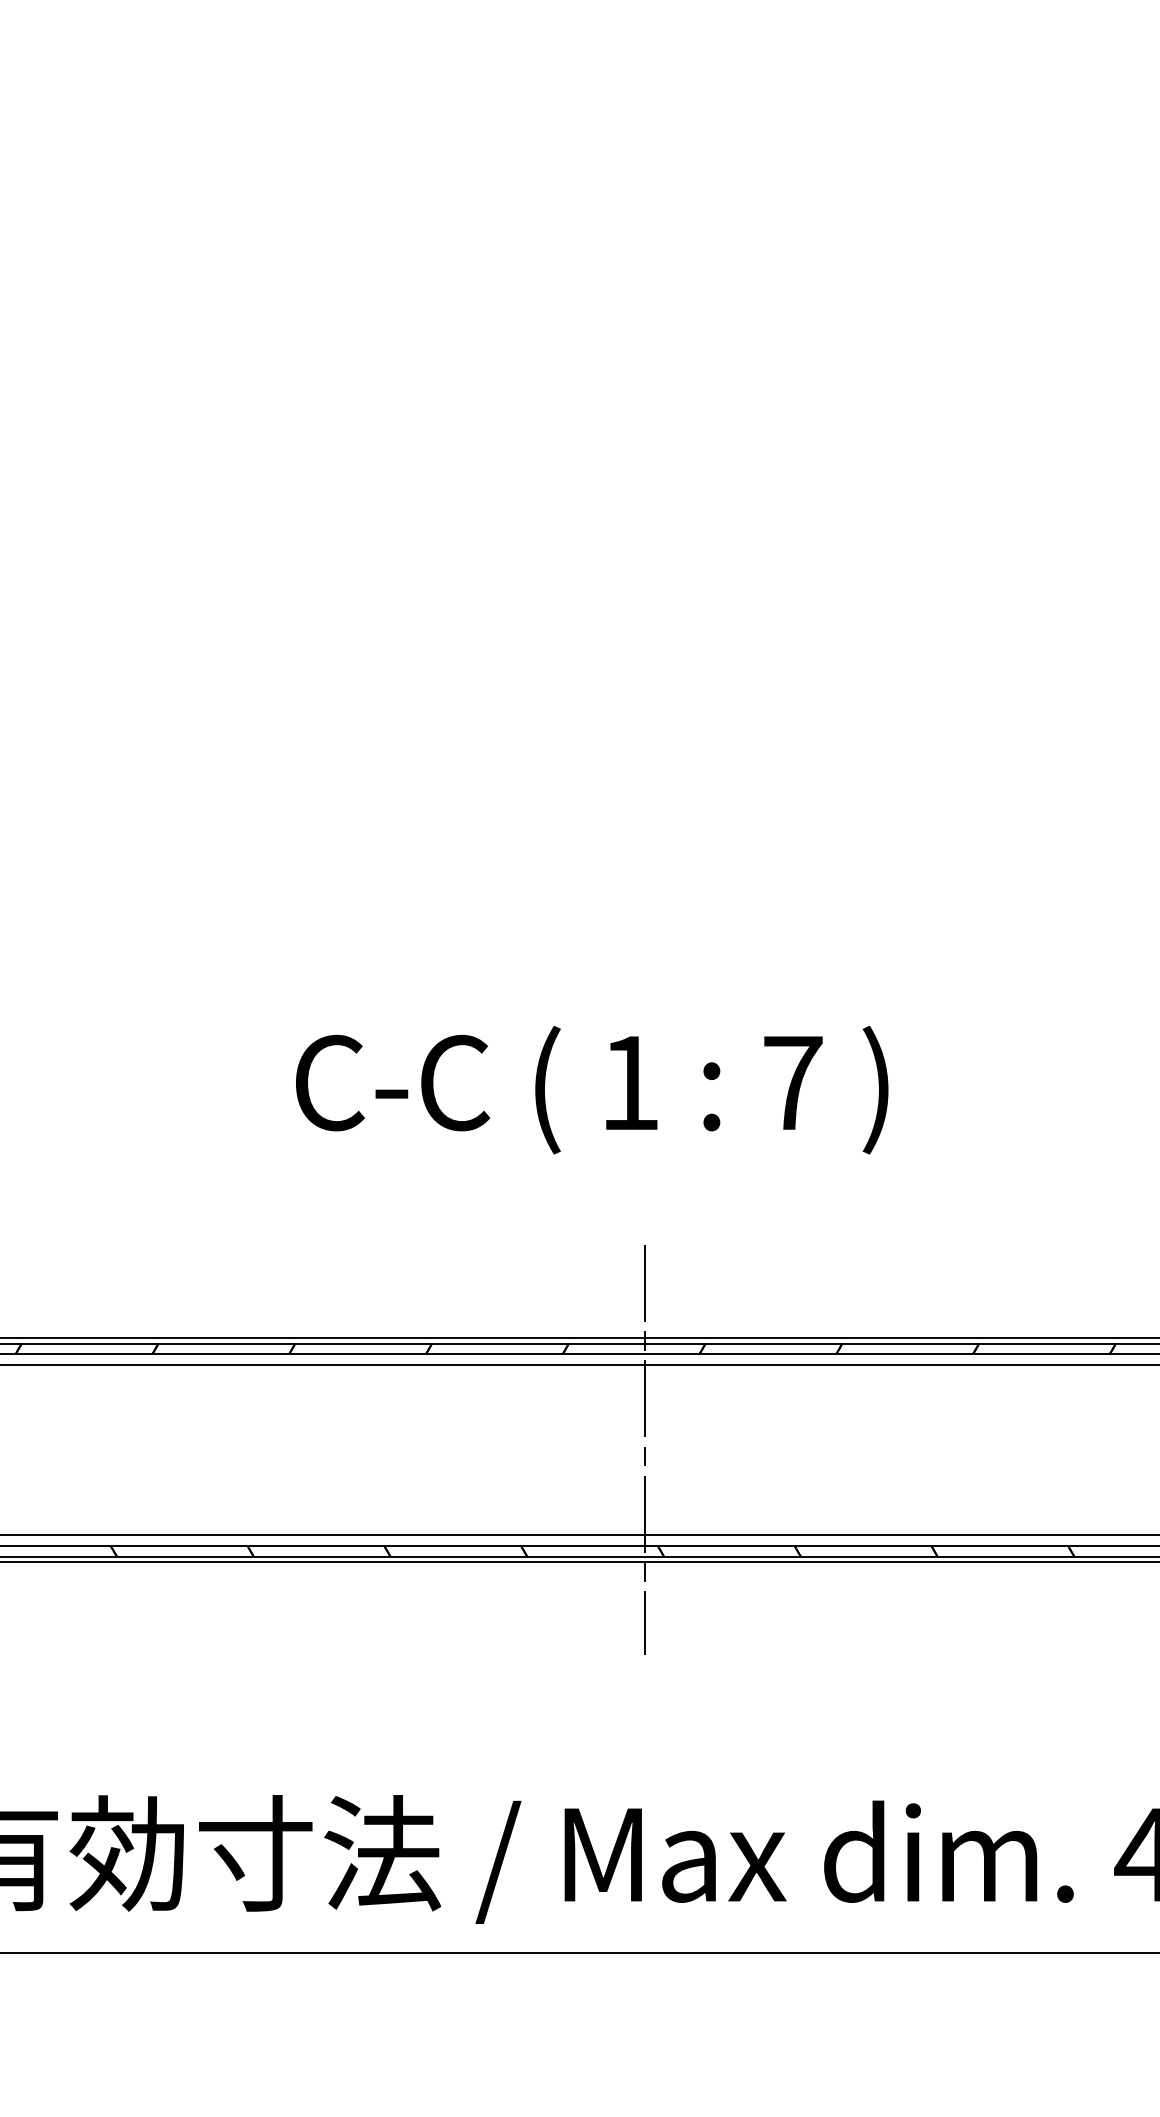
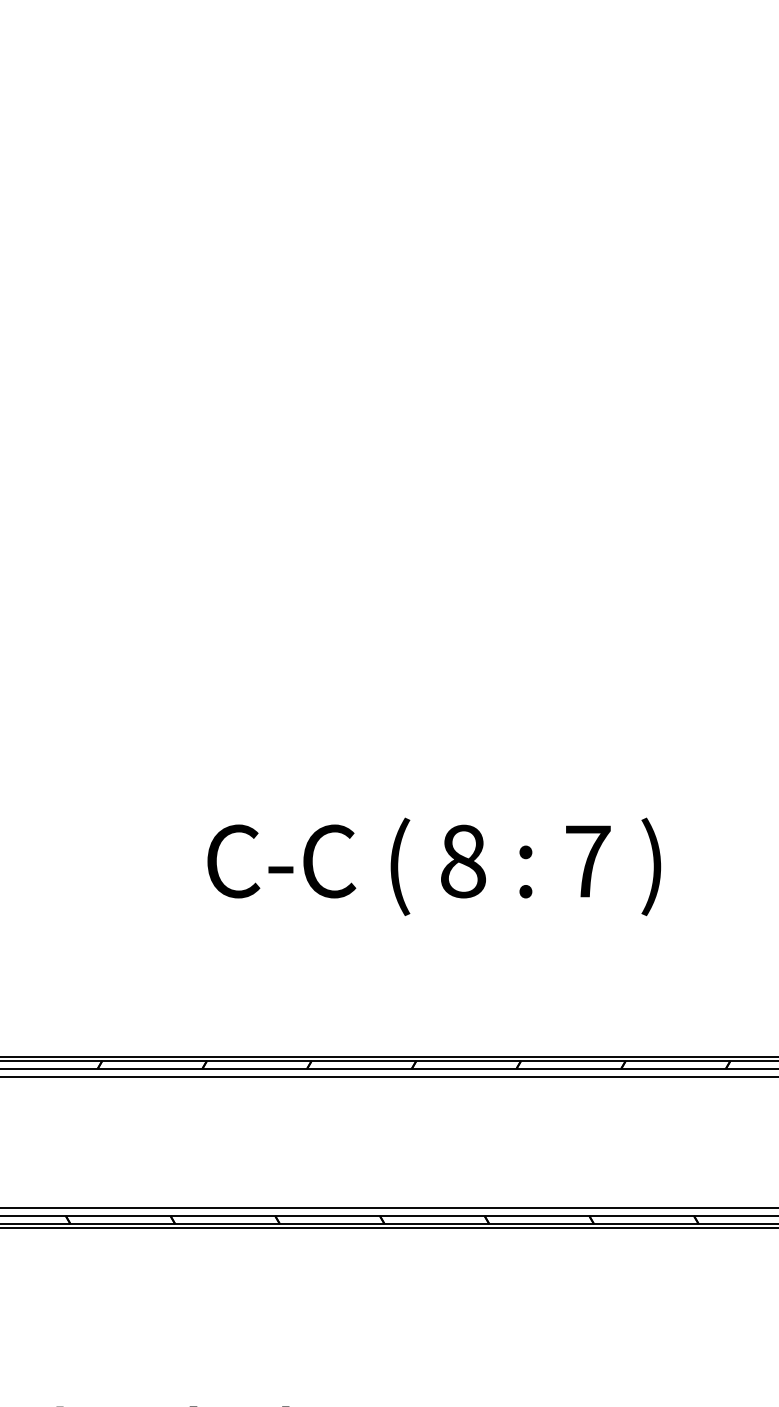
text: (630, 1083) -> (463, 861), 1 -> 8
line: (644, 1449) -> (474, 1141), removed

